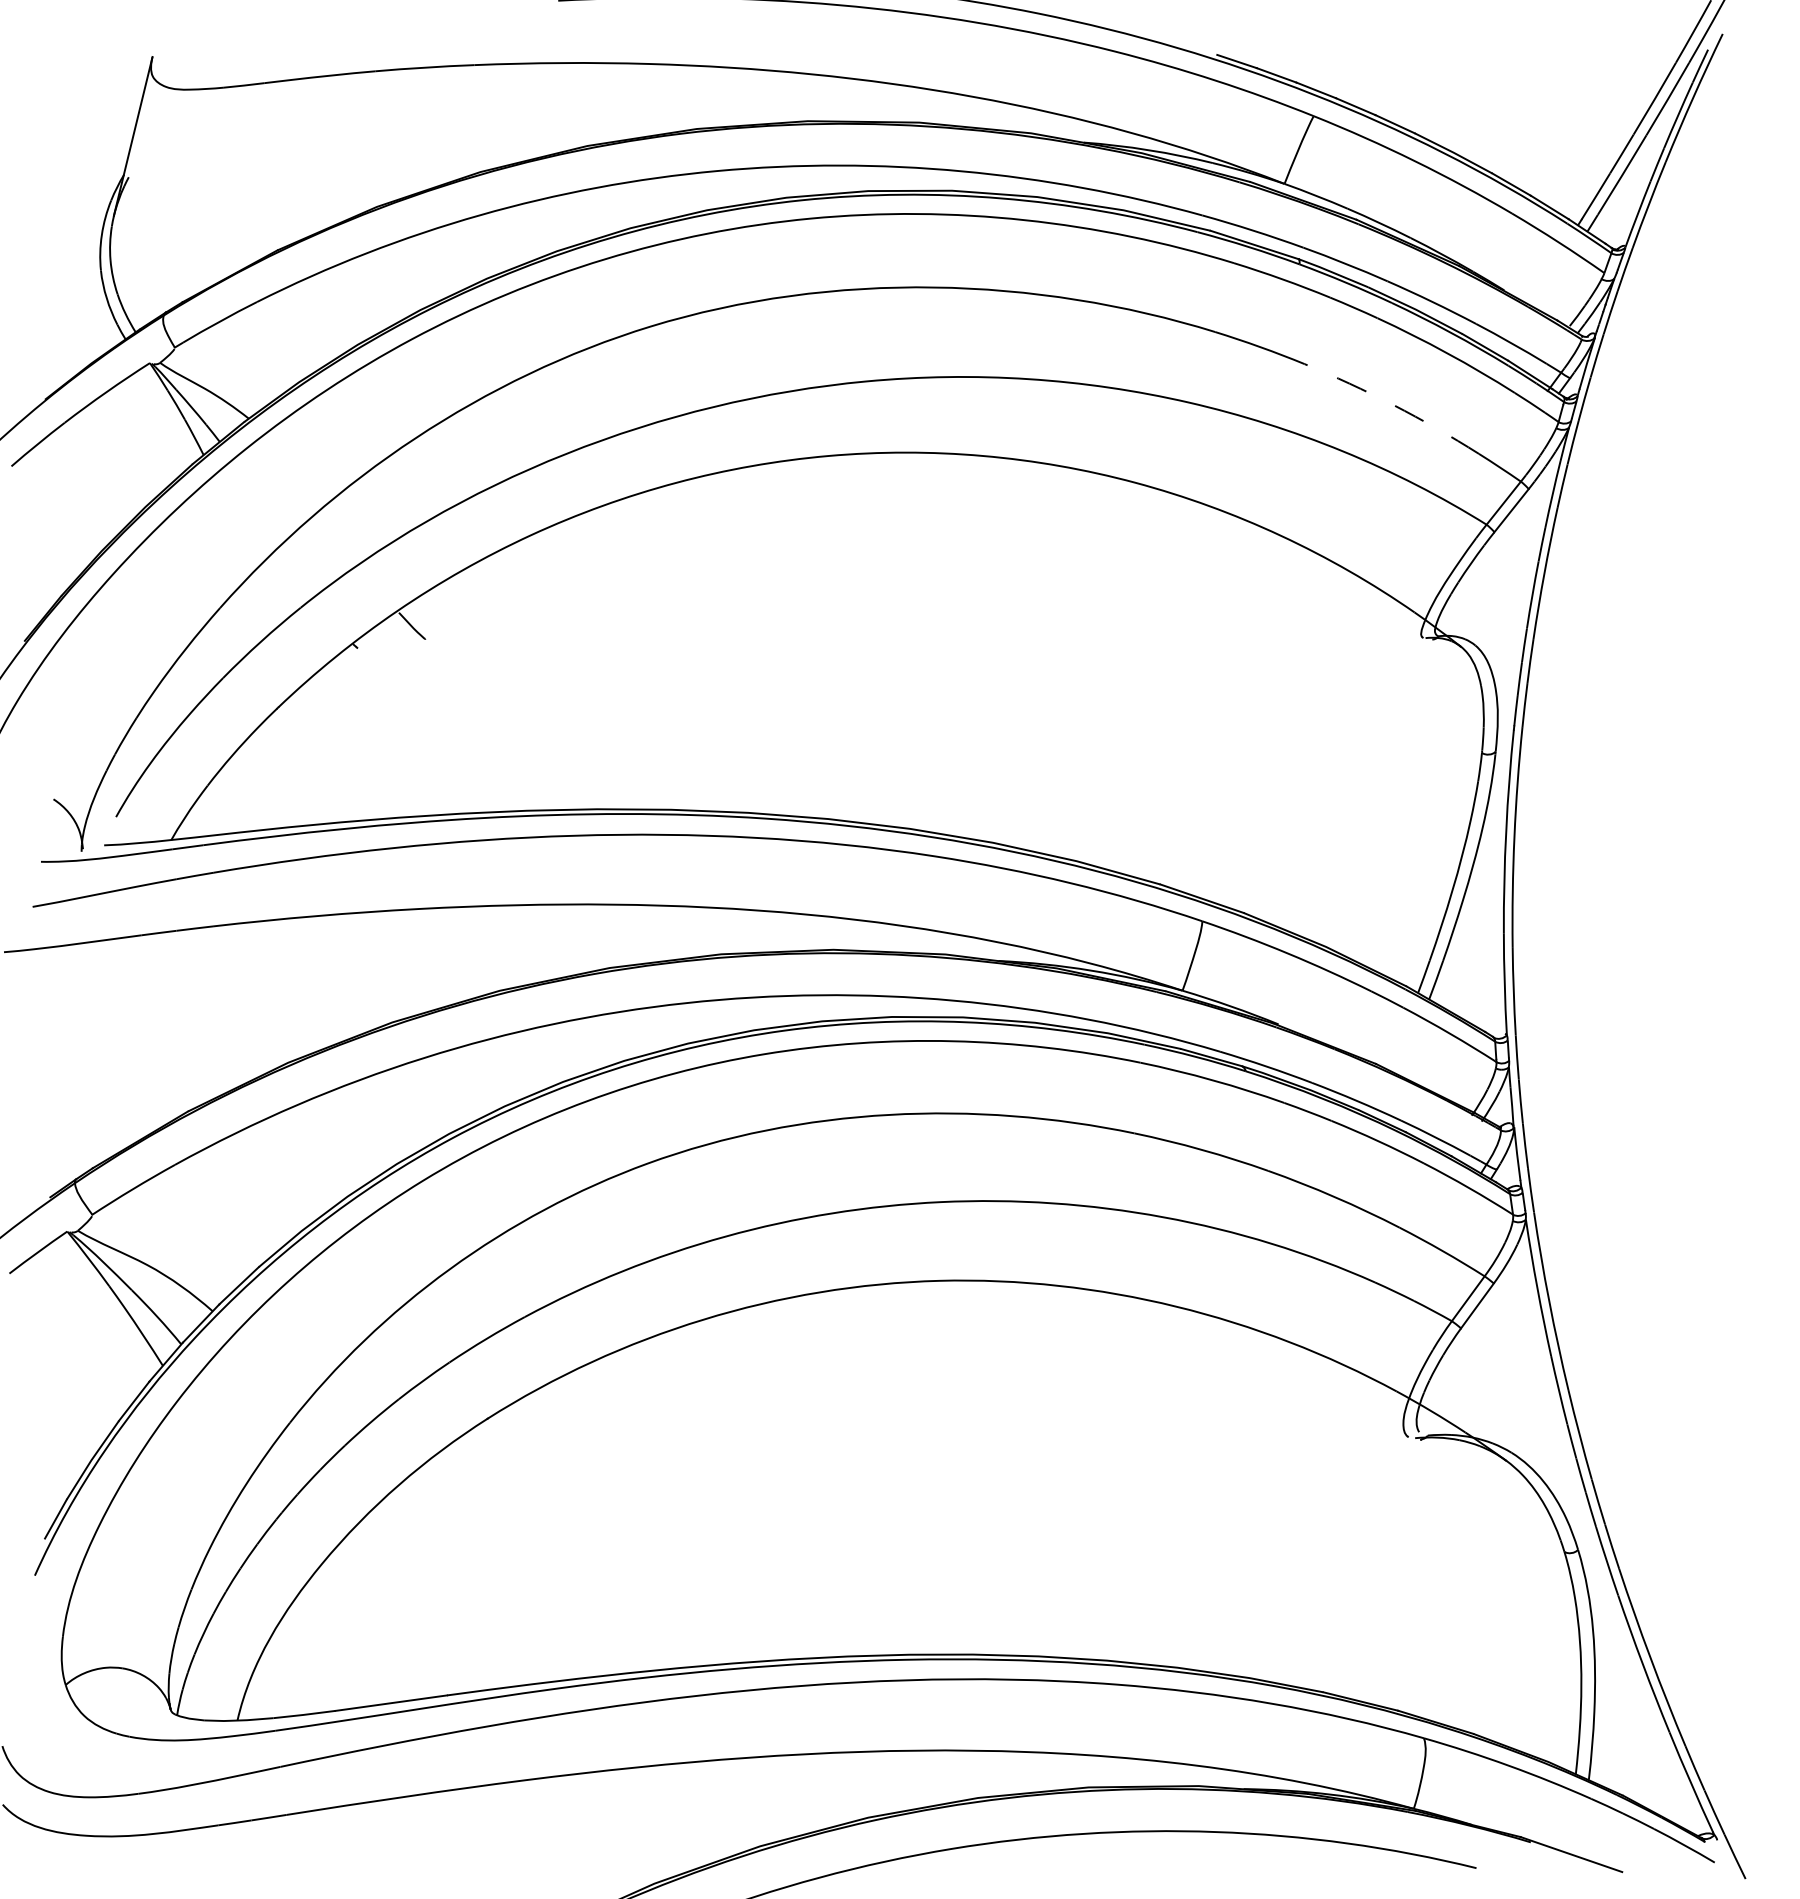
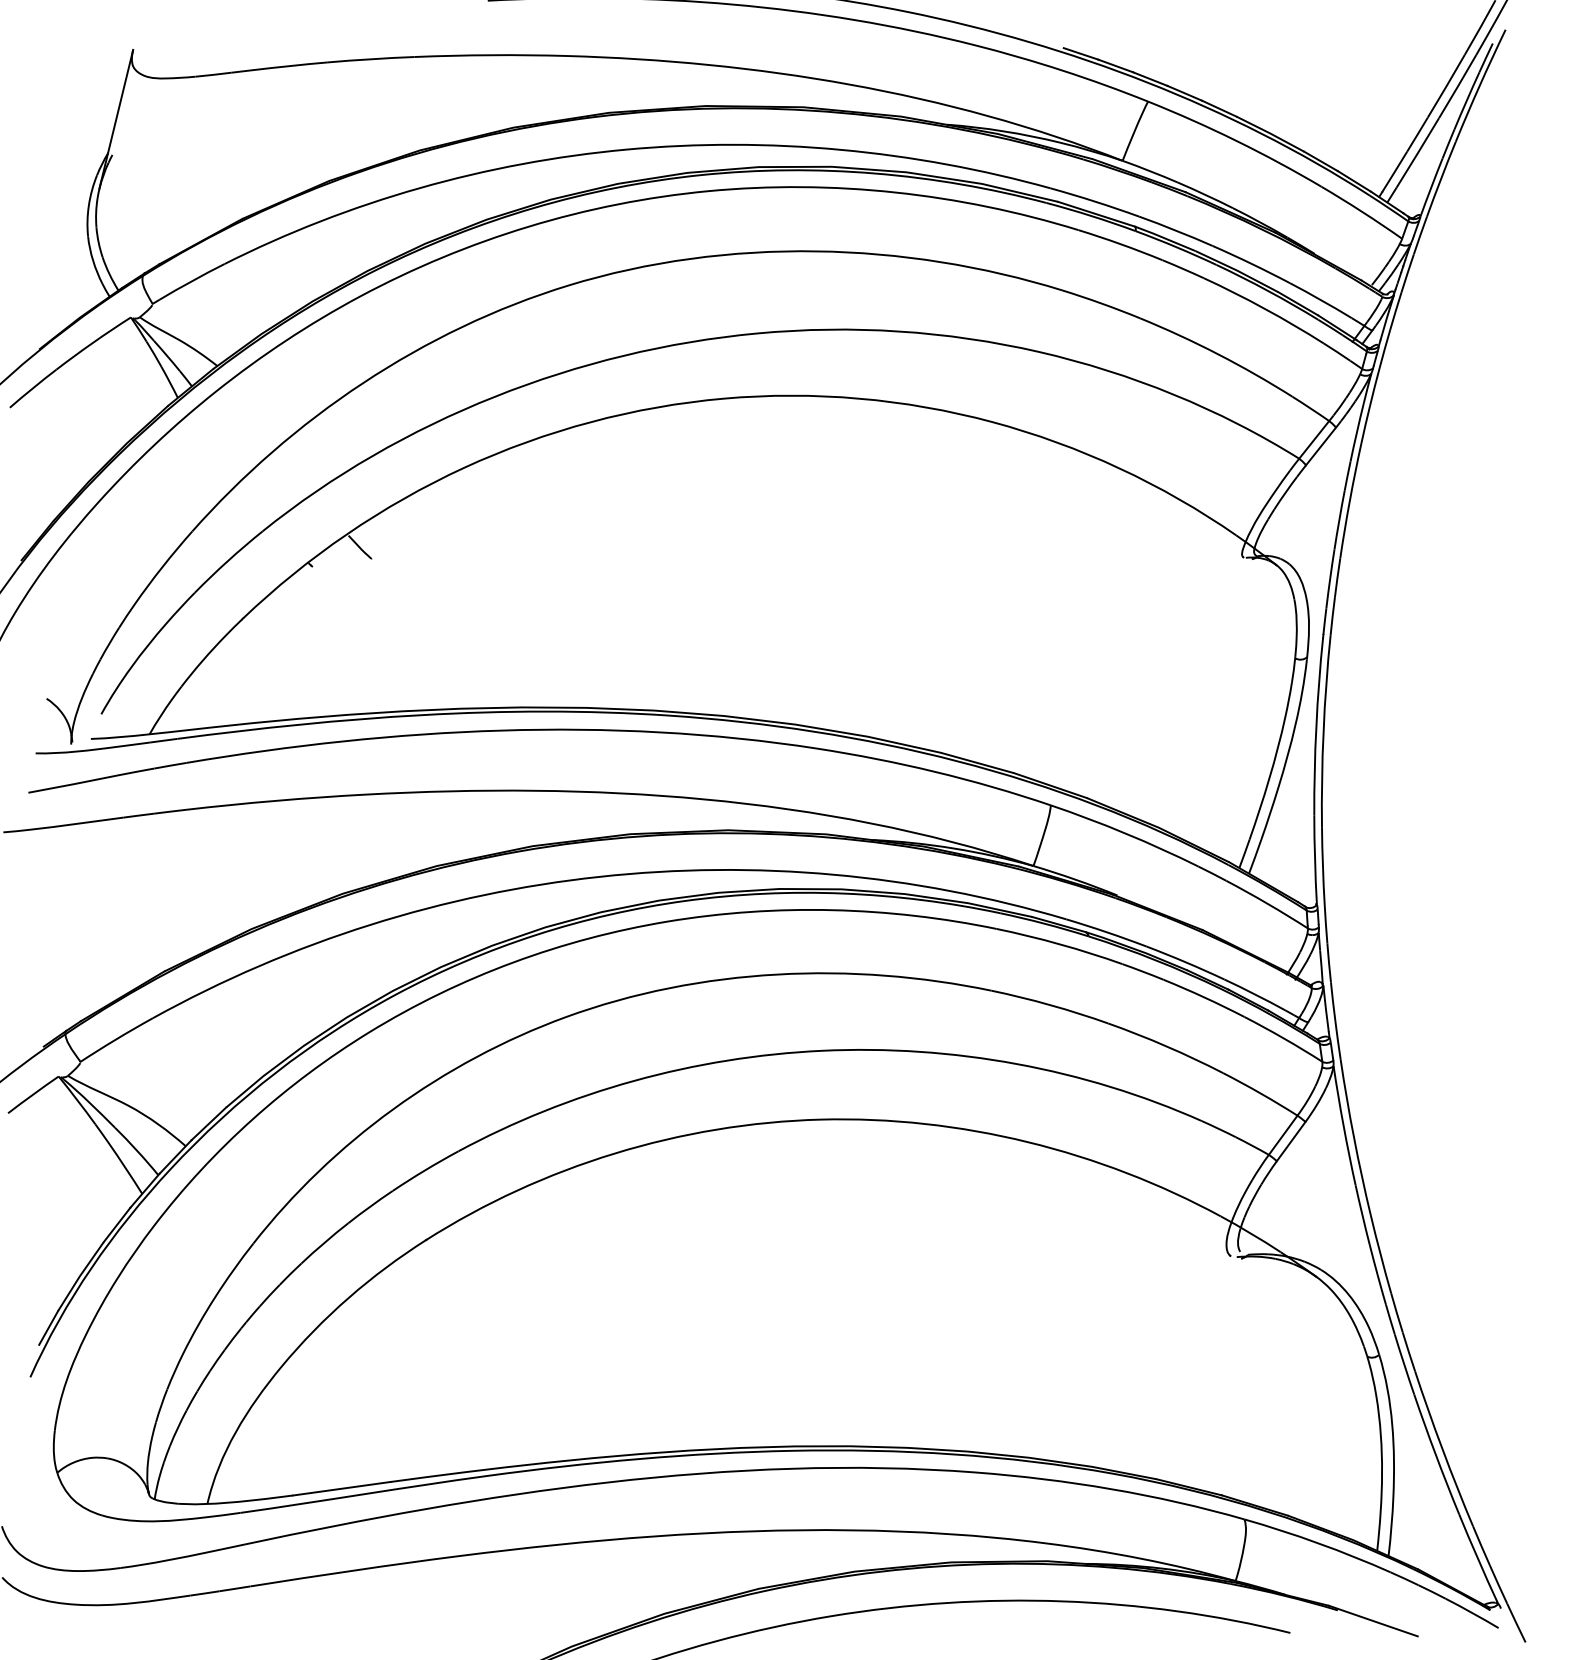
arc: (1394, 405) -> (1218, 354), dashed -> solid

